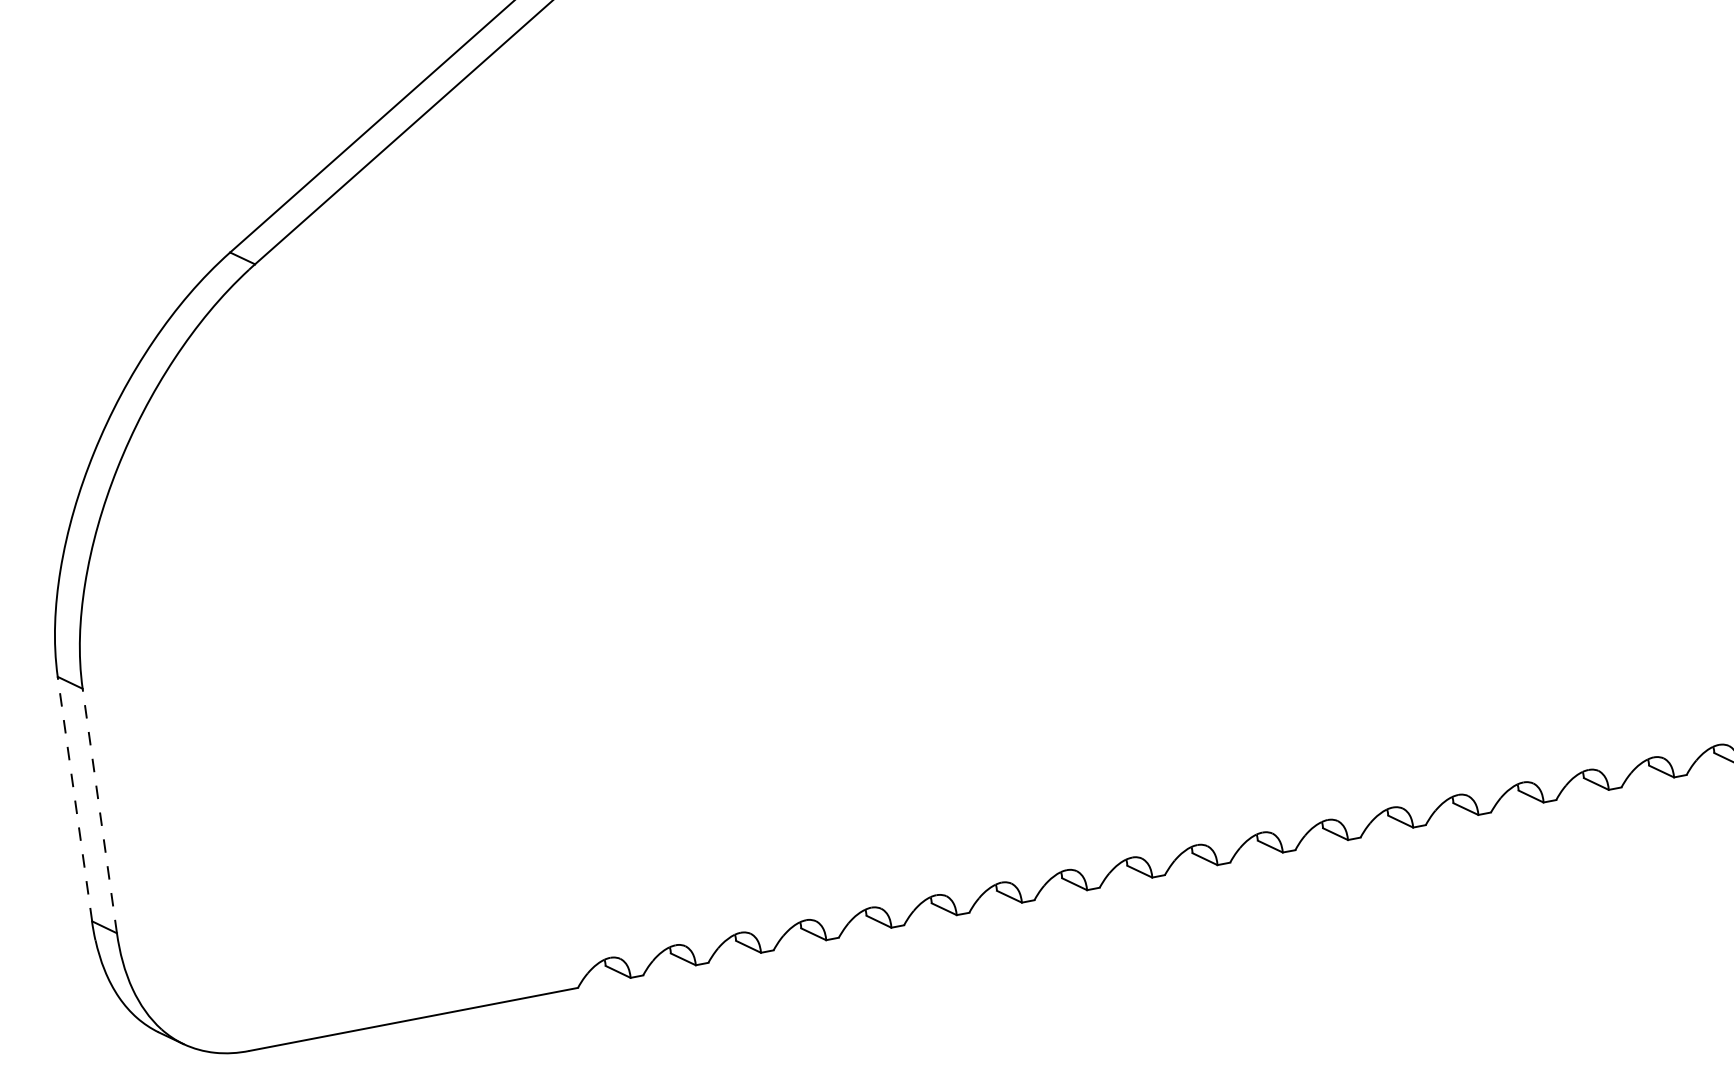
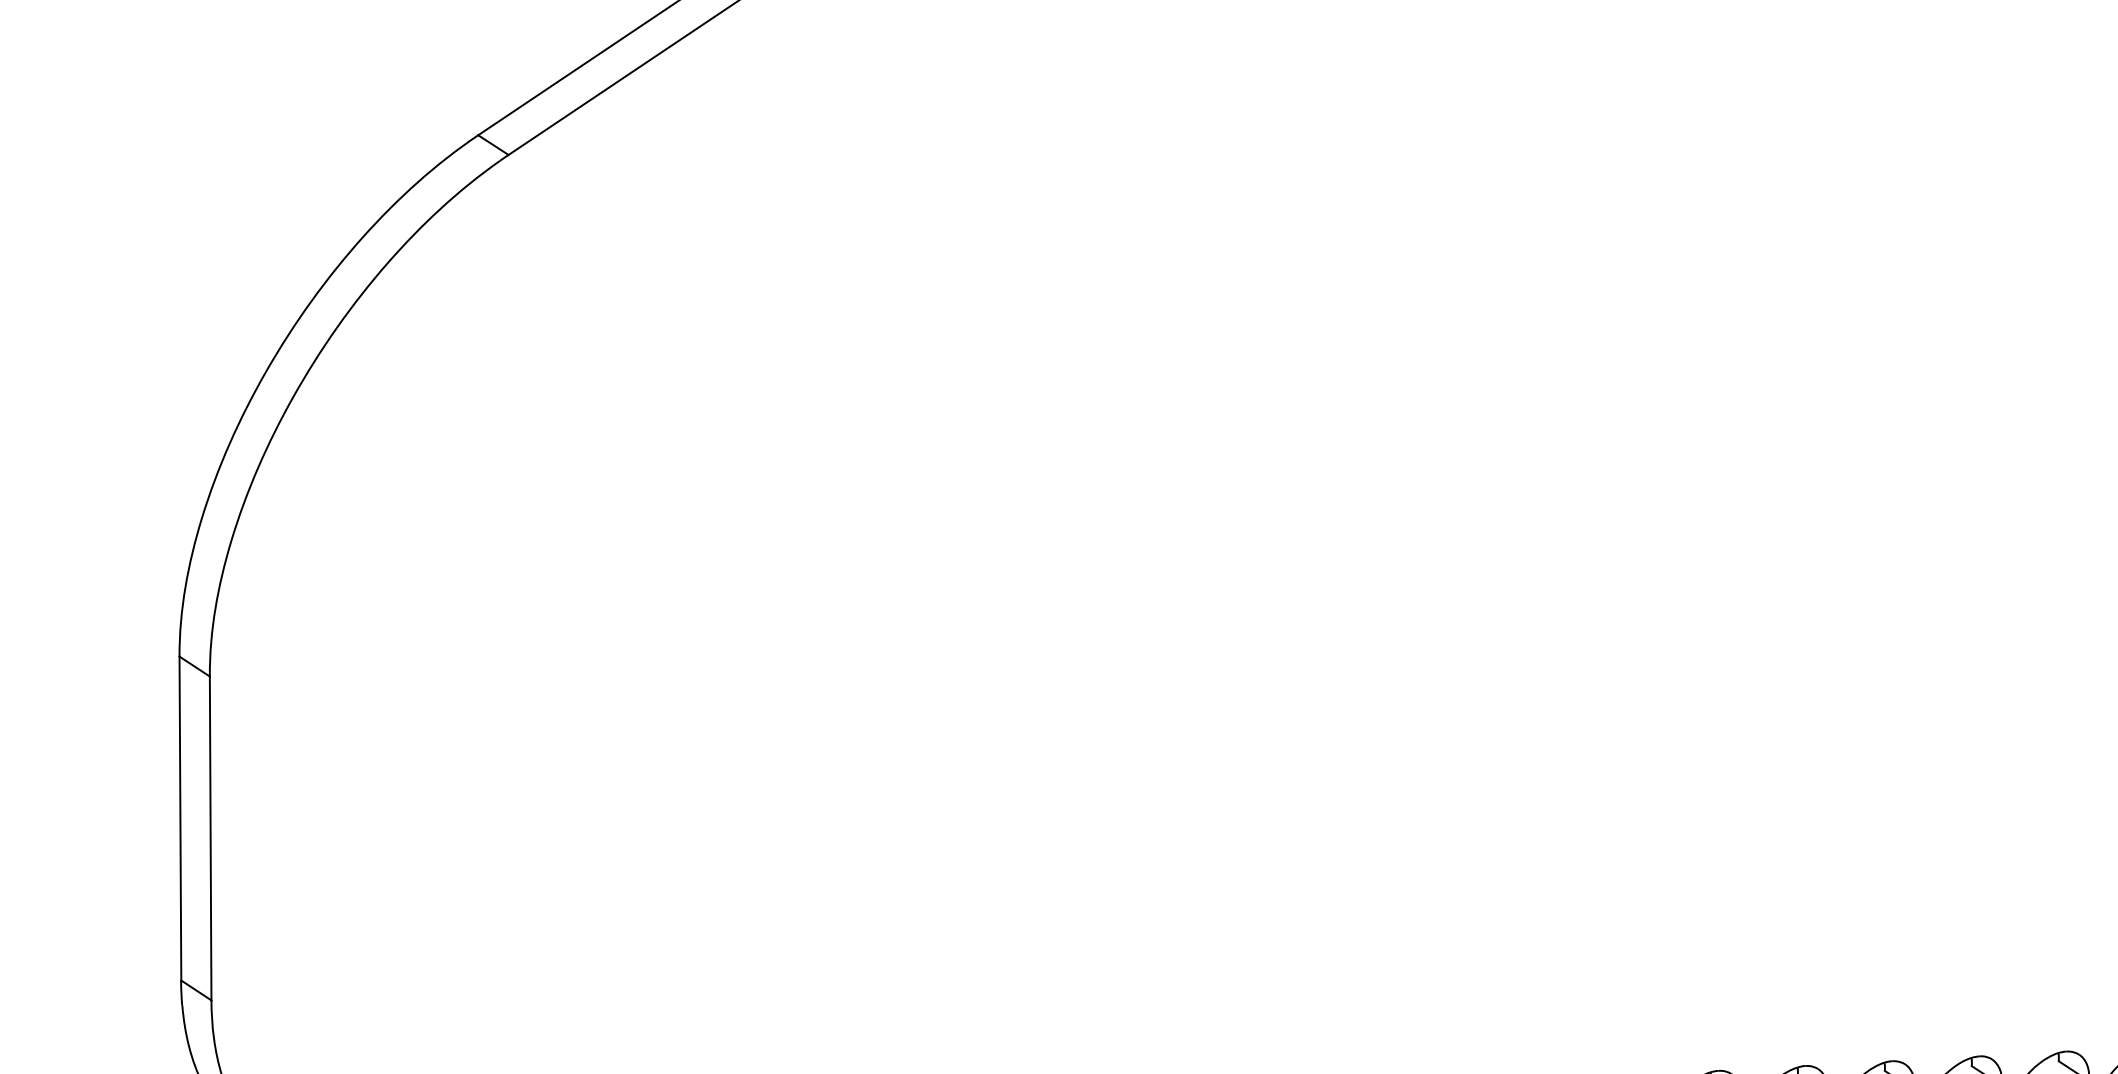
line: (74, 798) -> (179, 817), dashed -> solid
line: (99, 810) -> (210, 837), dashed -> solid

